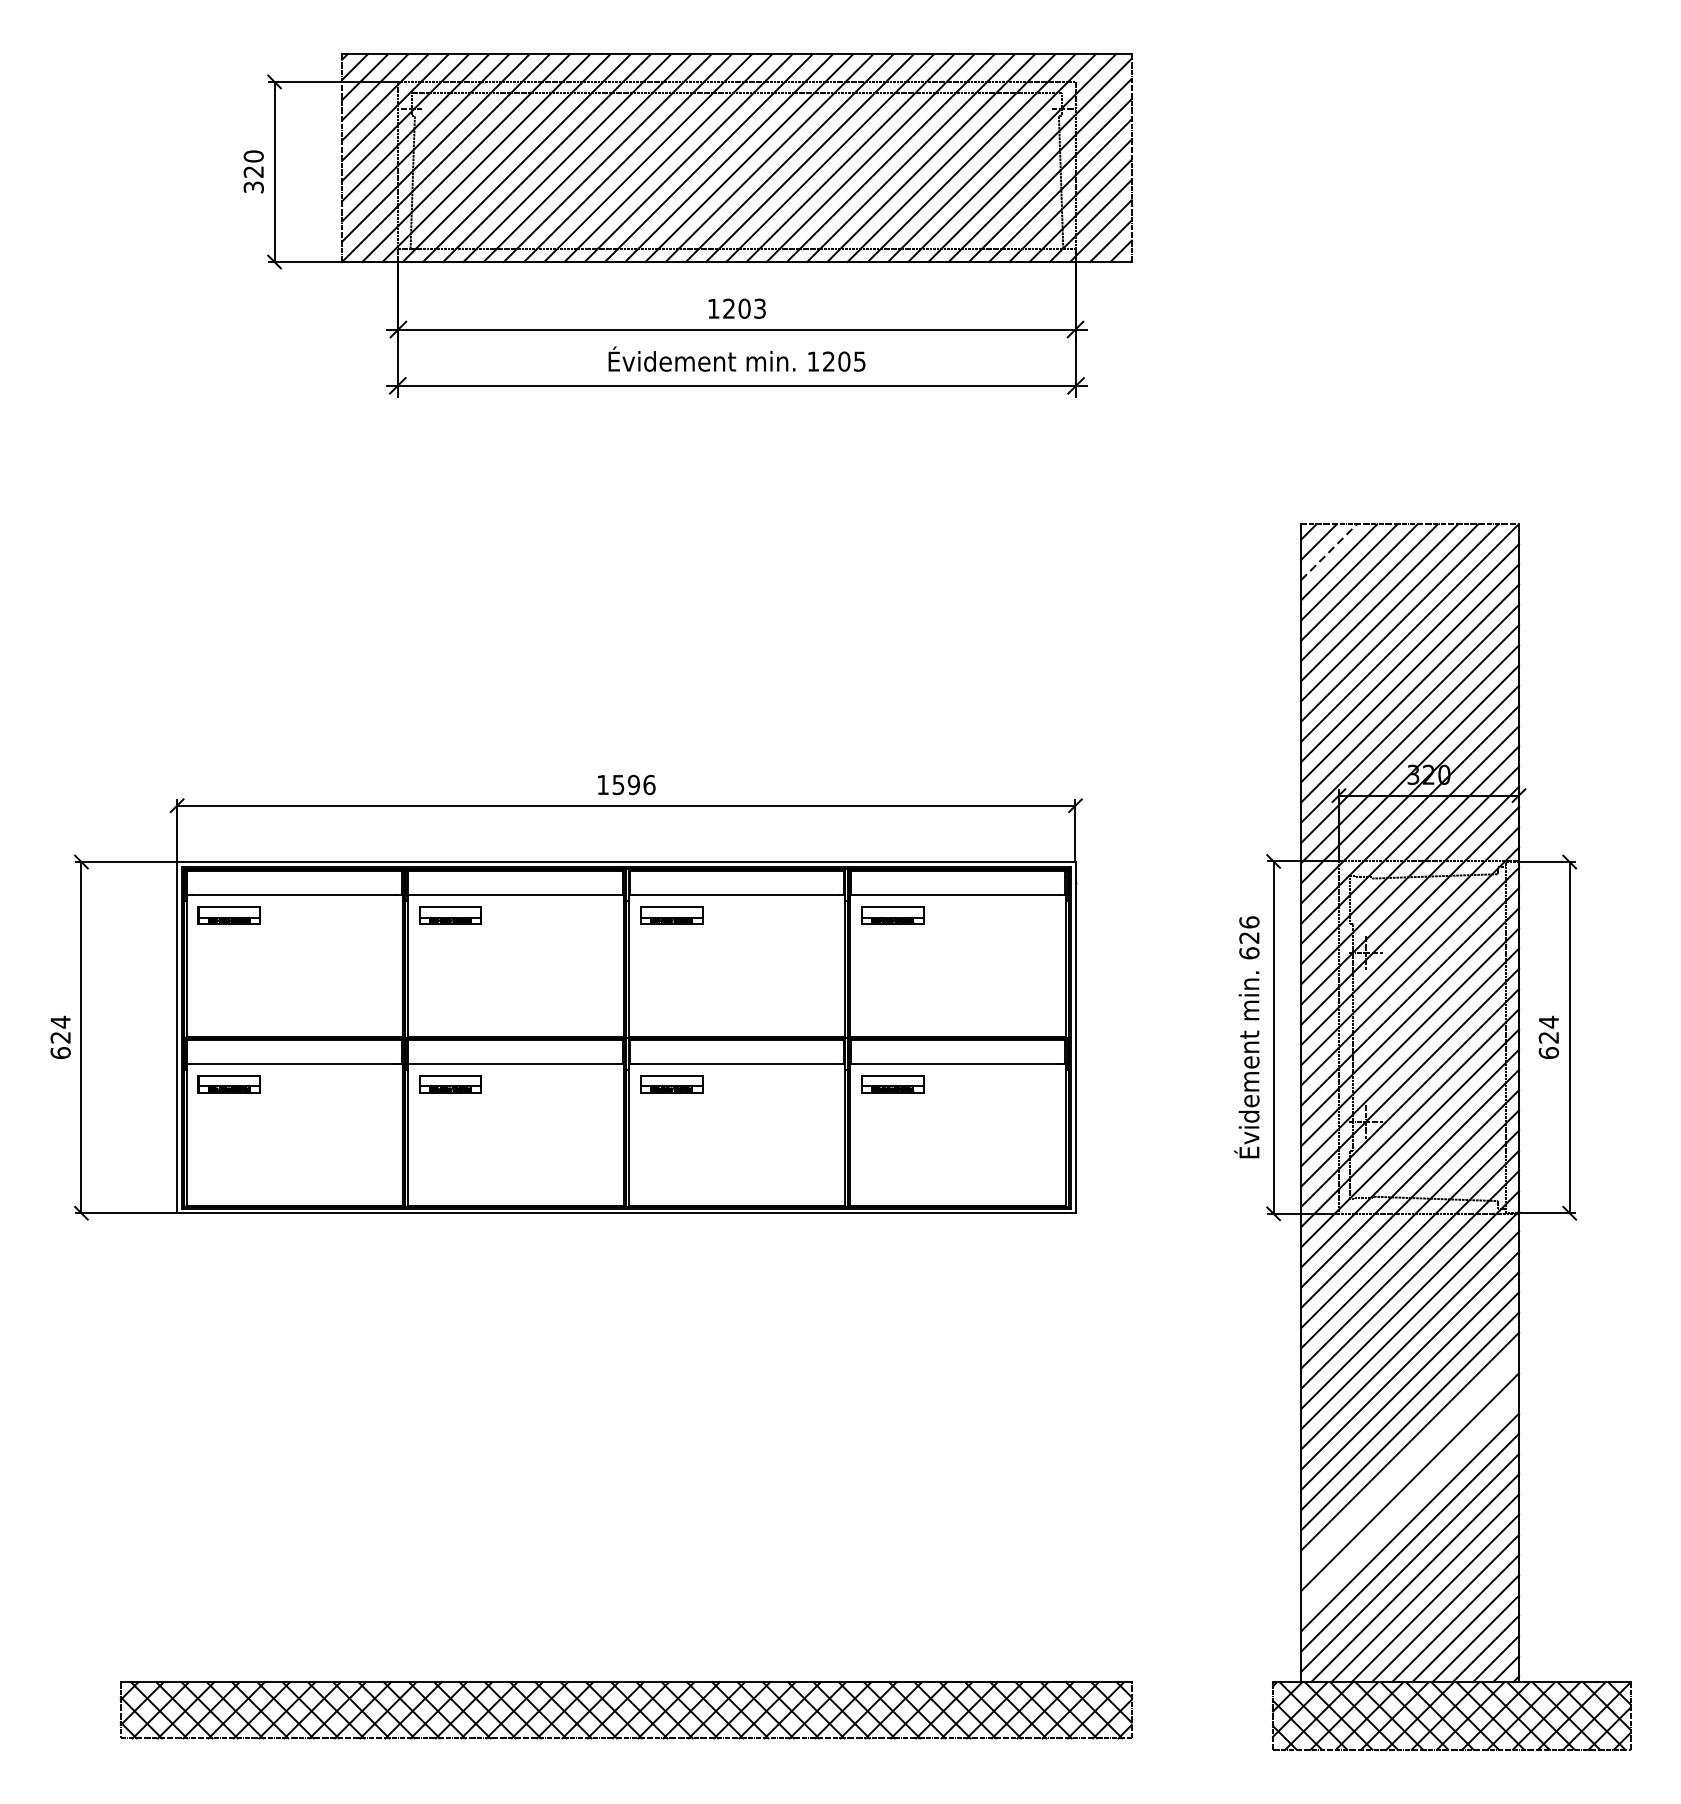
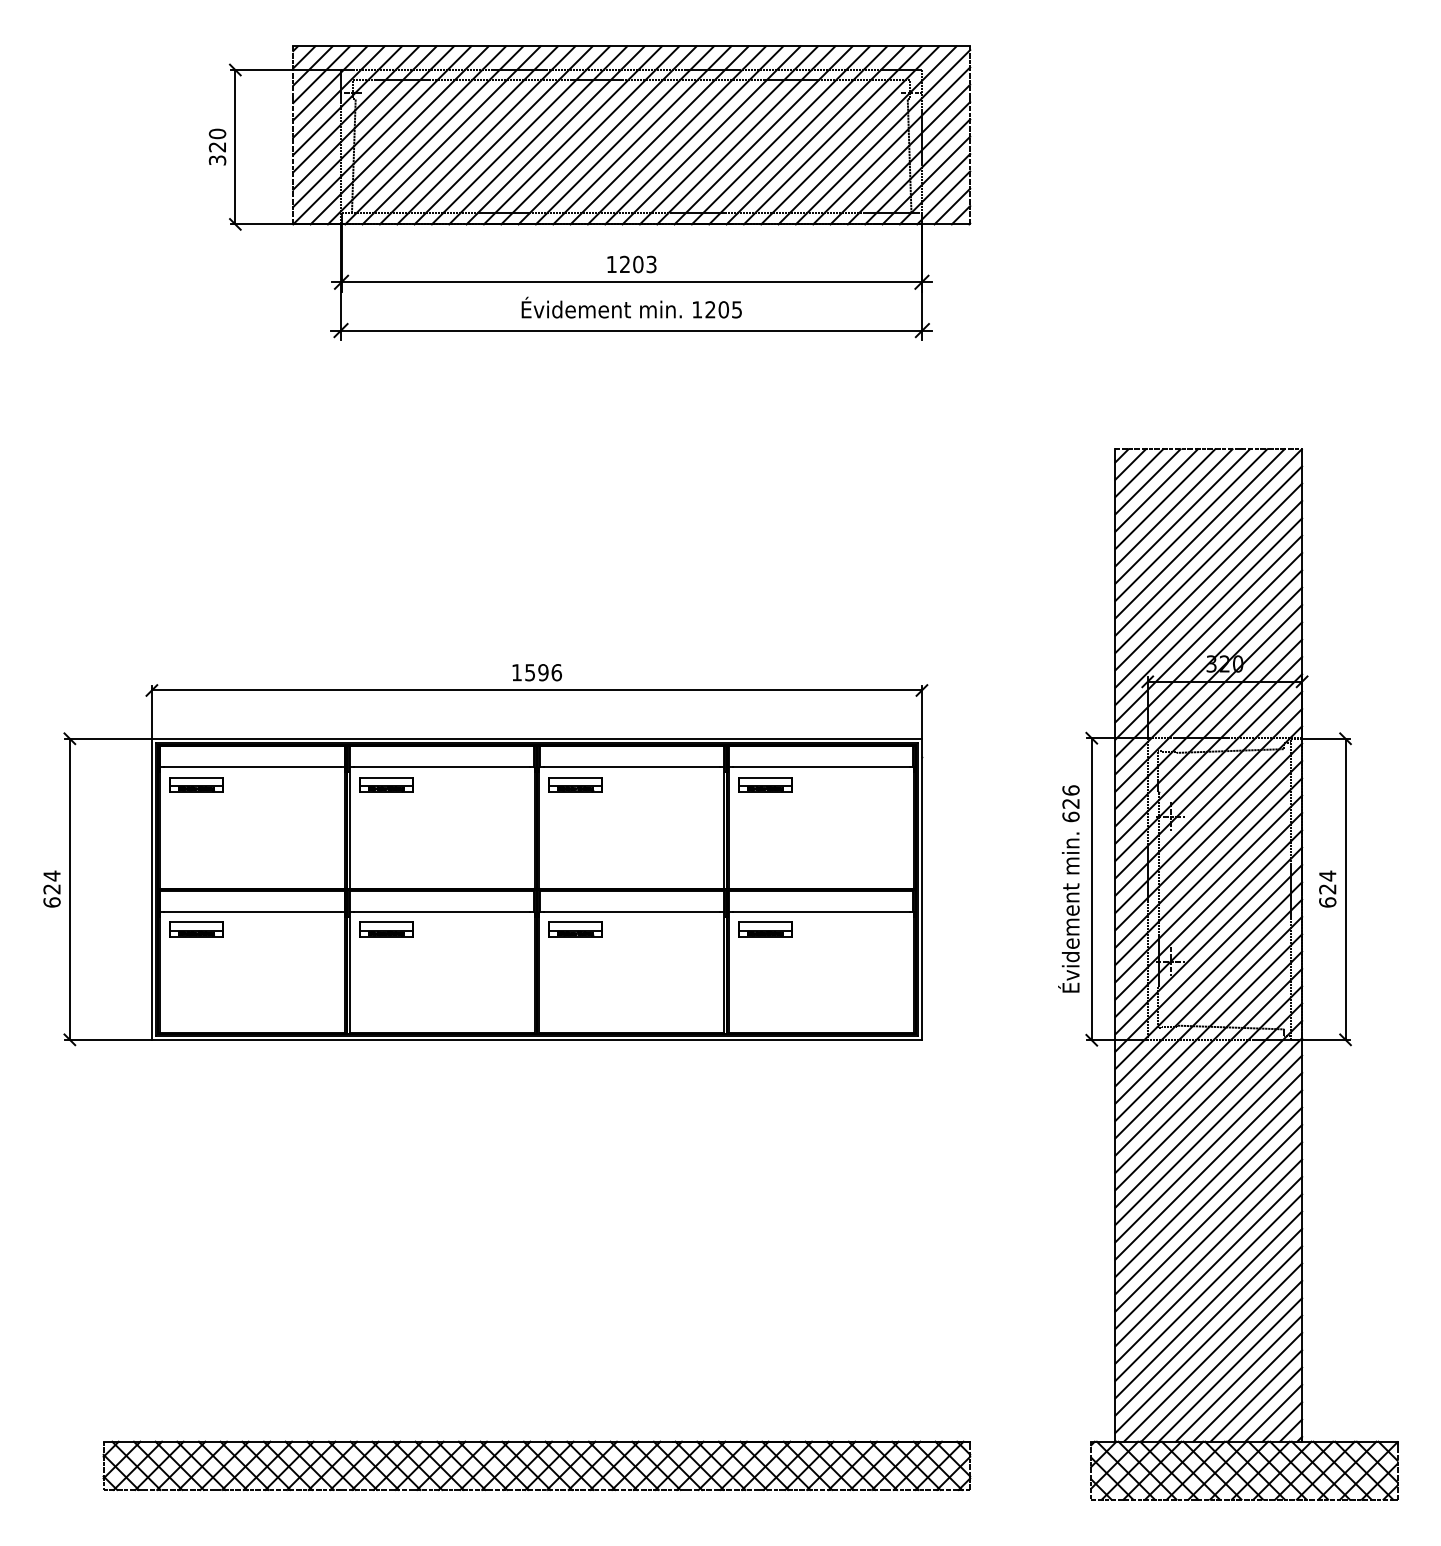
line: (1329, 552) -> (1139, 473), dashed -> solid
line: (1409, 1461) -> (1208, 1252), added
line: (1409, 1502) -> (1208, 1287), added

